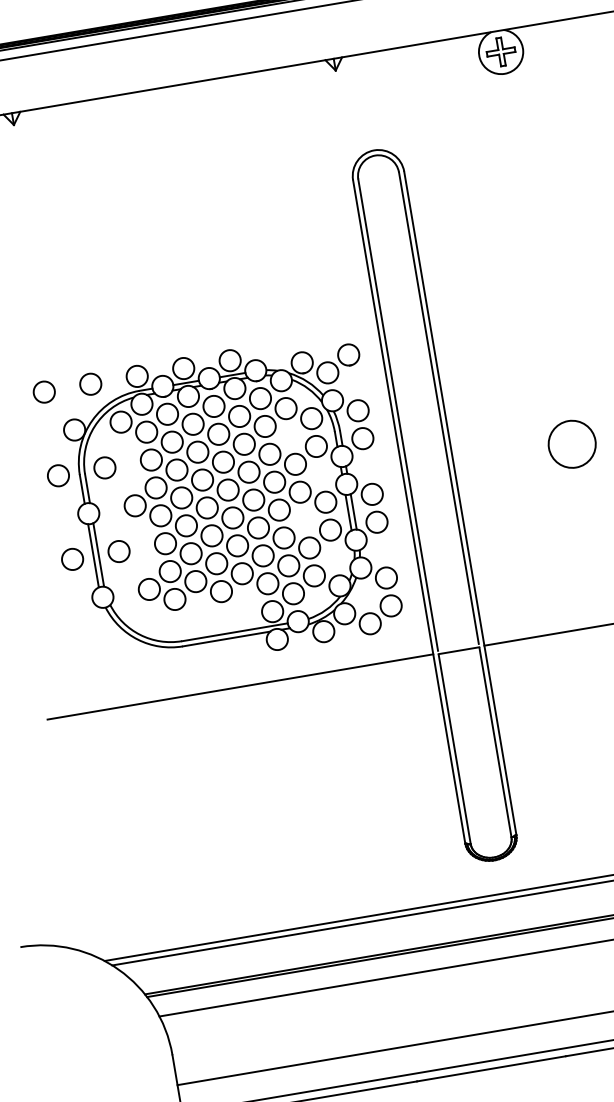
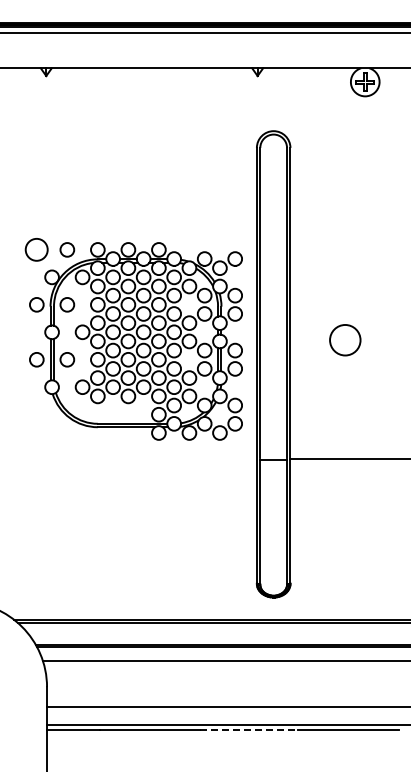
circle: (43, 391) -> (36, 249), size x1.6
circle: (572, 444) -> (345, 340), moved
line: (239, 687) -> (129, 459), removed
line: (491, 1069) -> (249, 730), solid -> dashed

